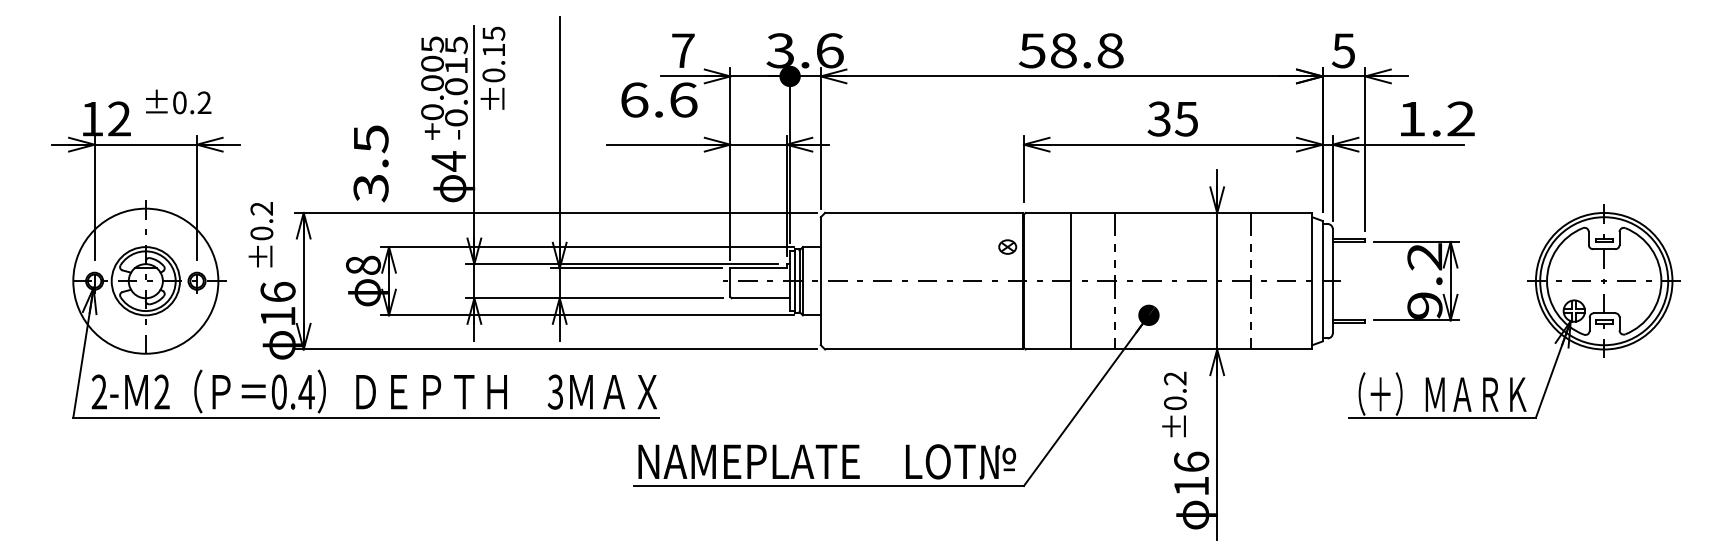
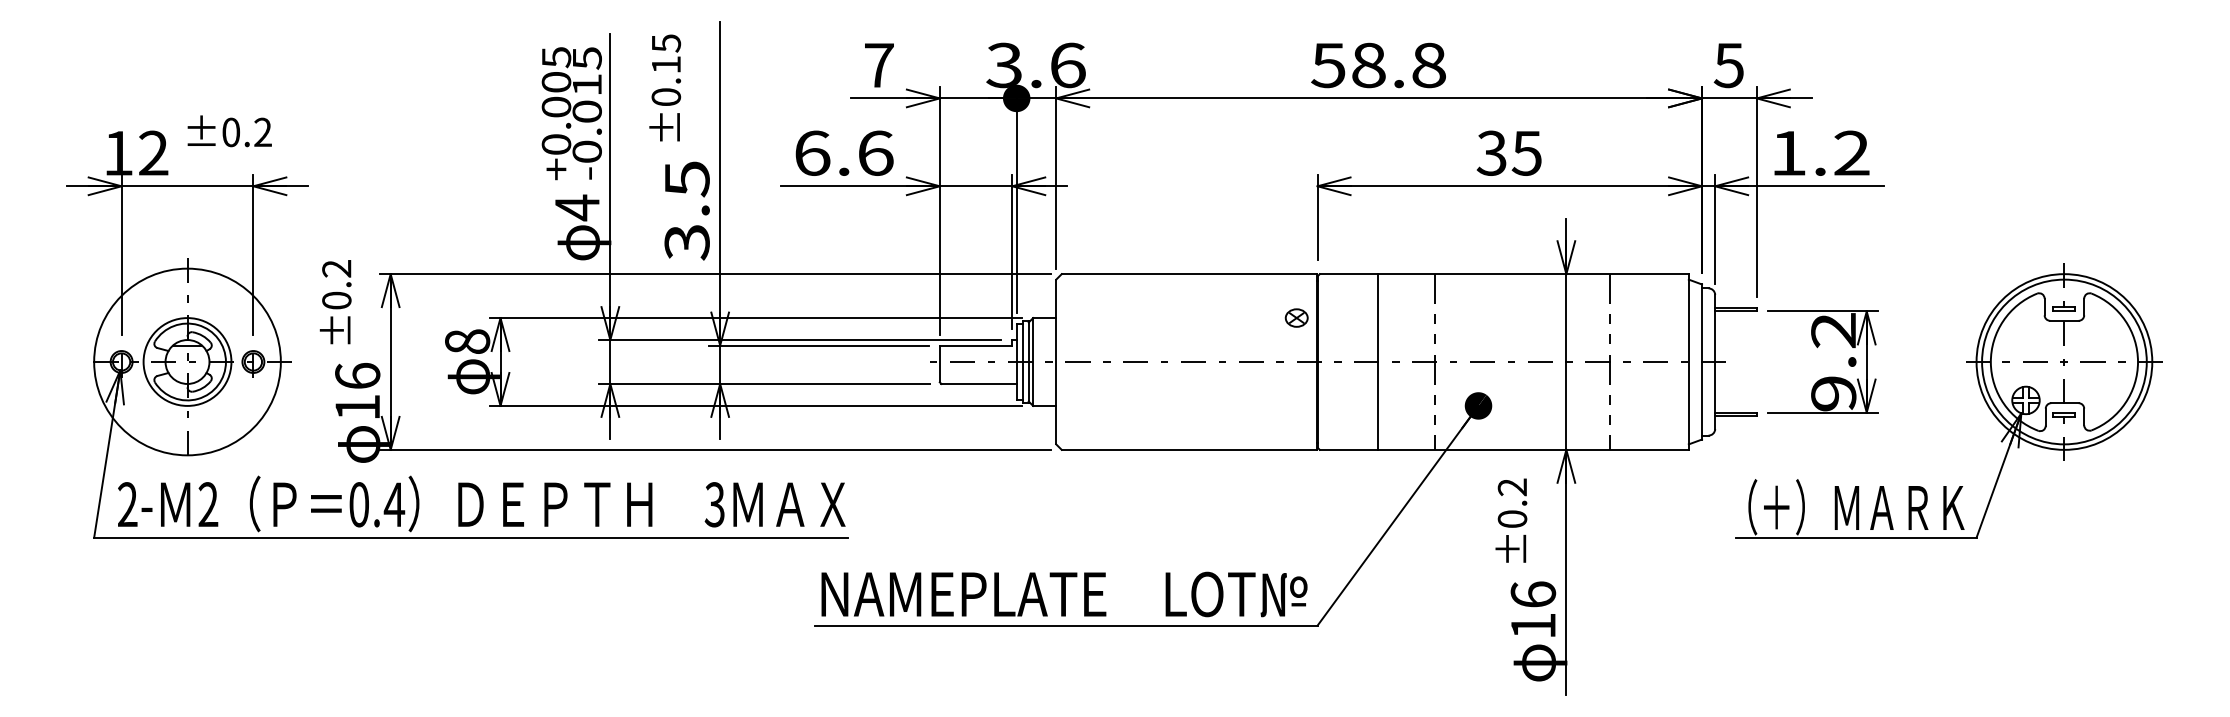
text: (492, 67) -> (664, 86), moved
text: (659, 99) -> (844, 152), moved
text: (1437, 118) -> (1821, 152), moved
text: (370, 163) -> (686, 210), moved

